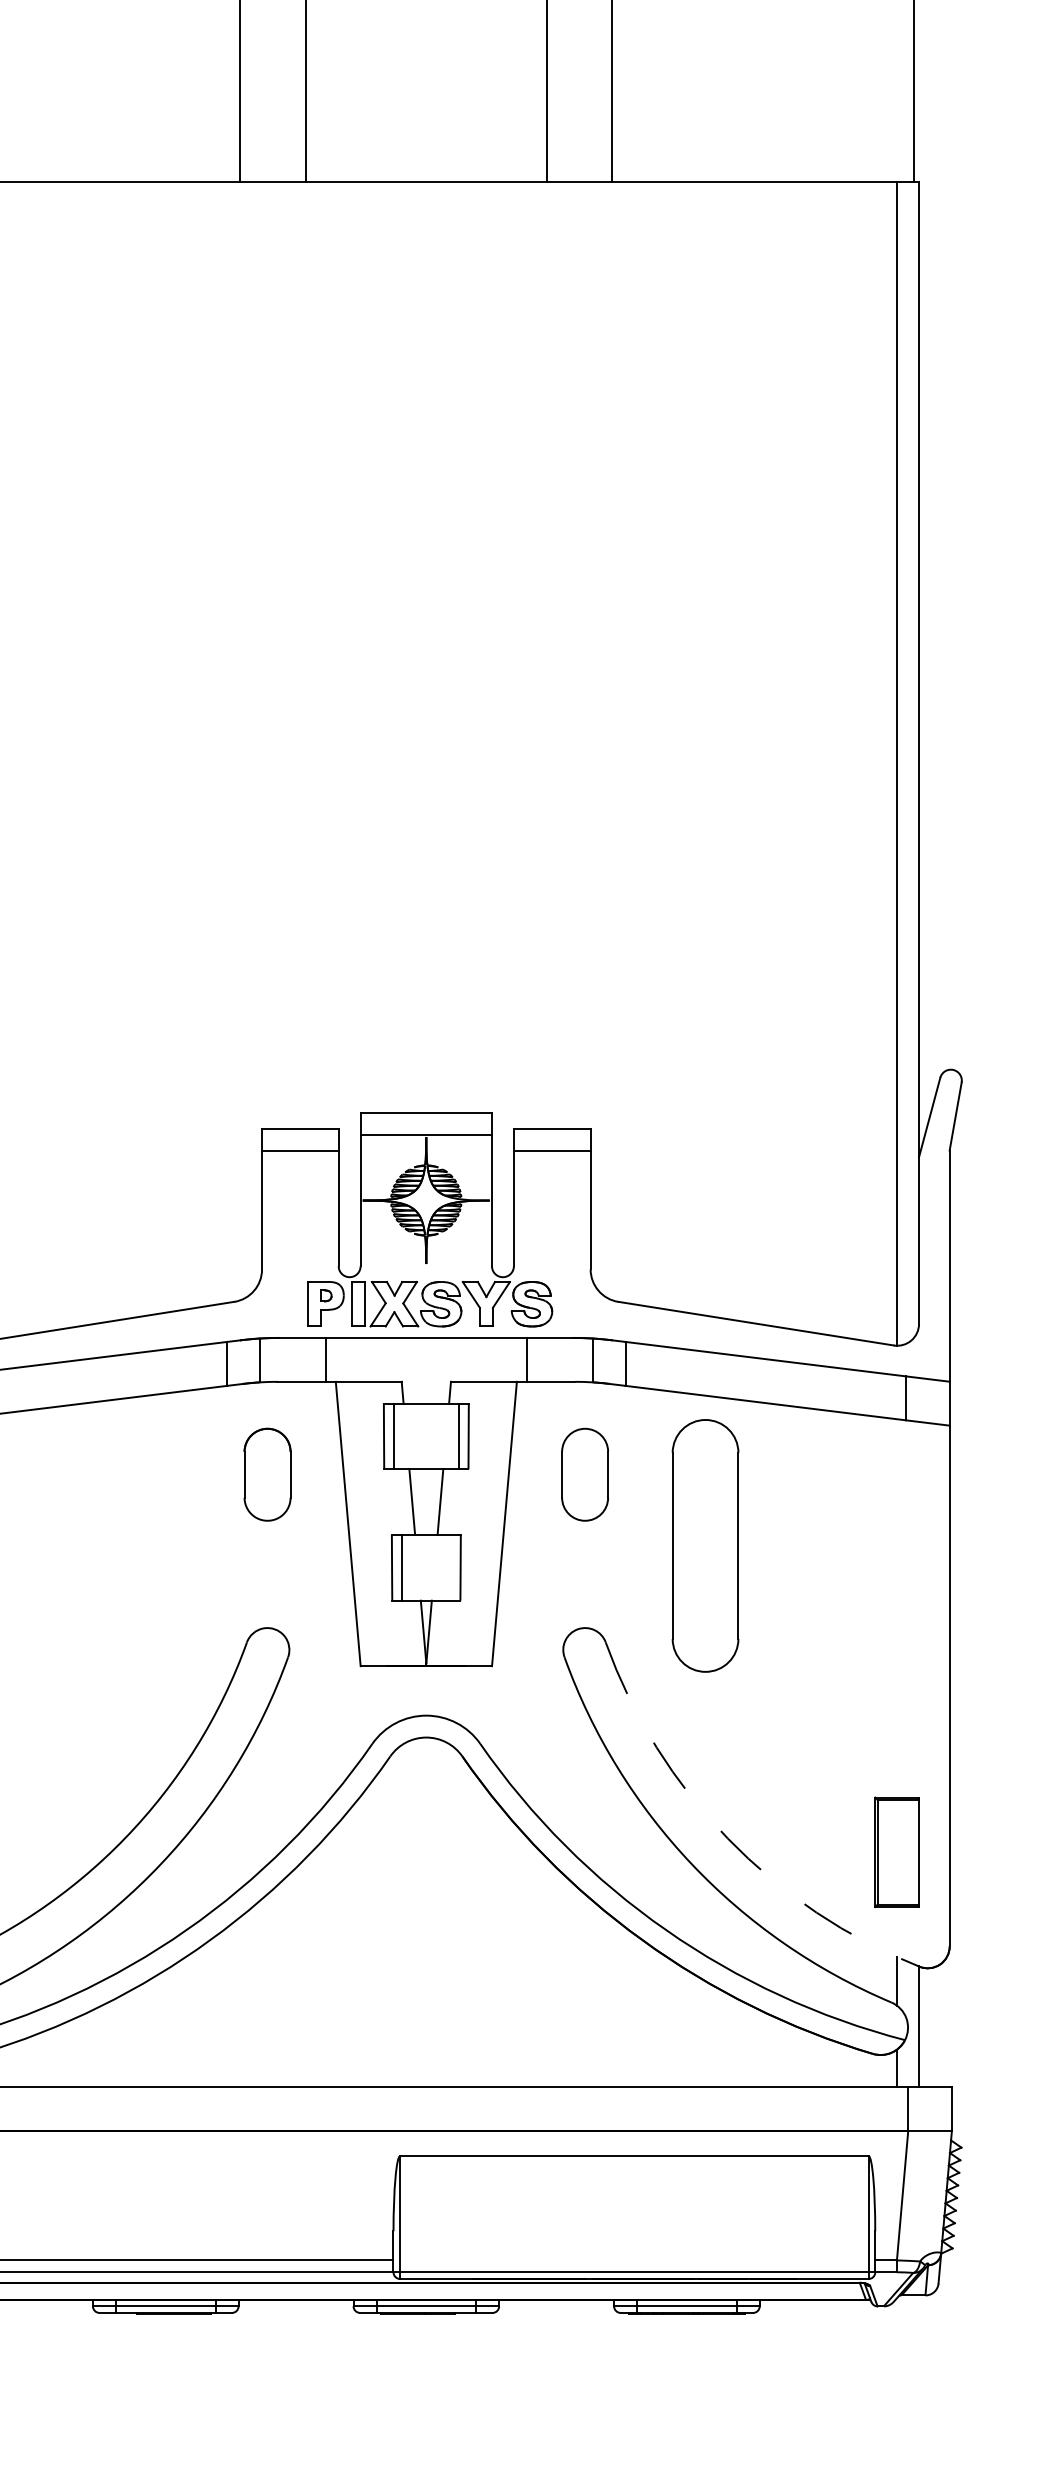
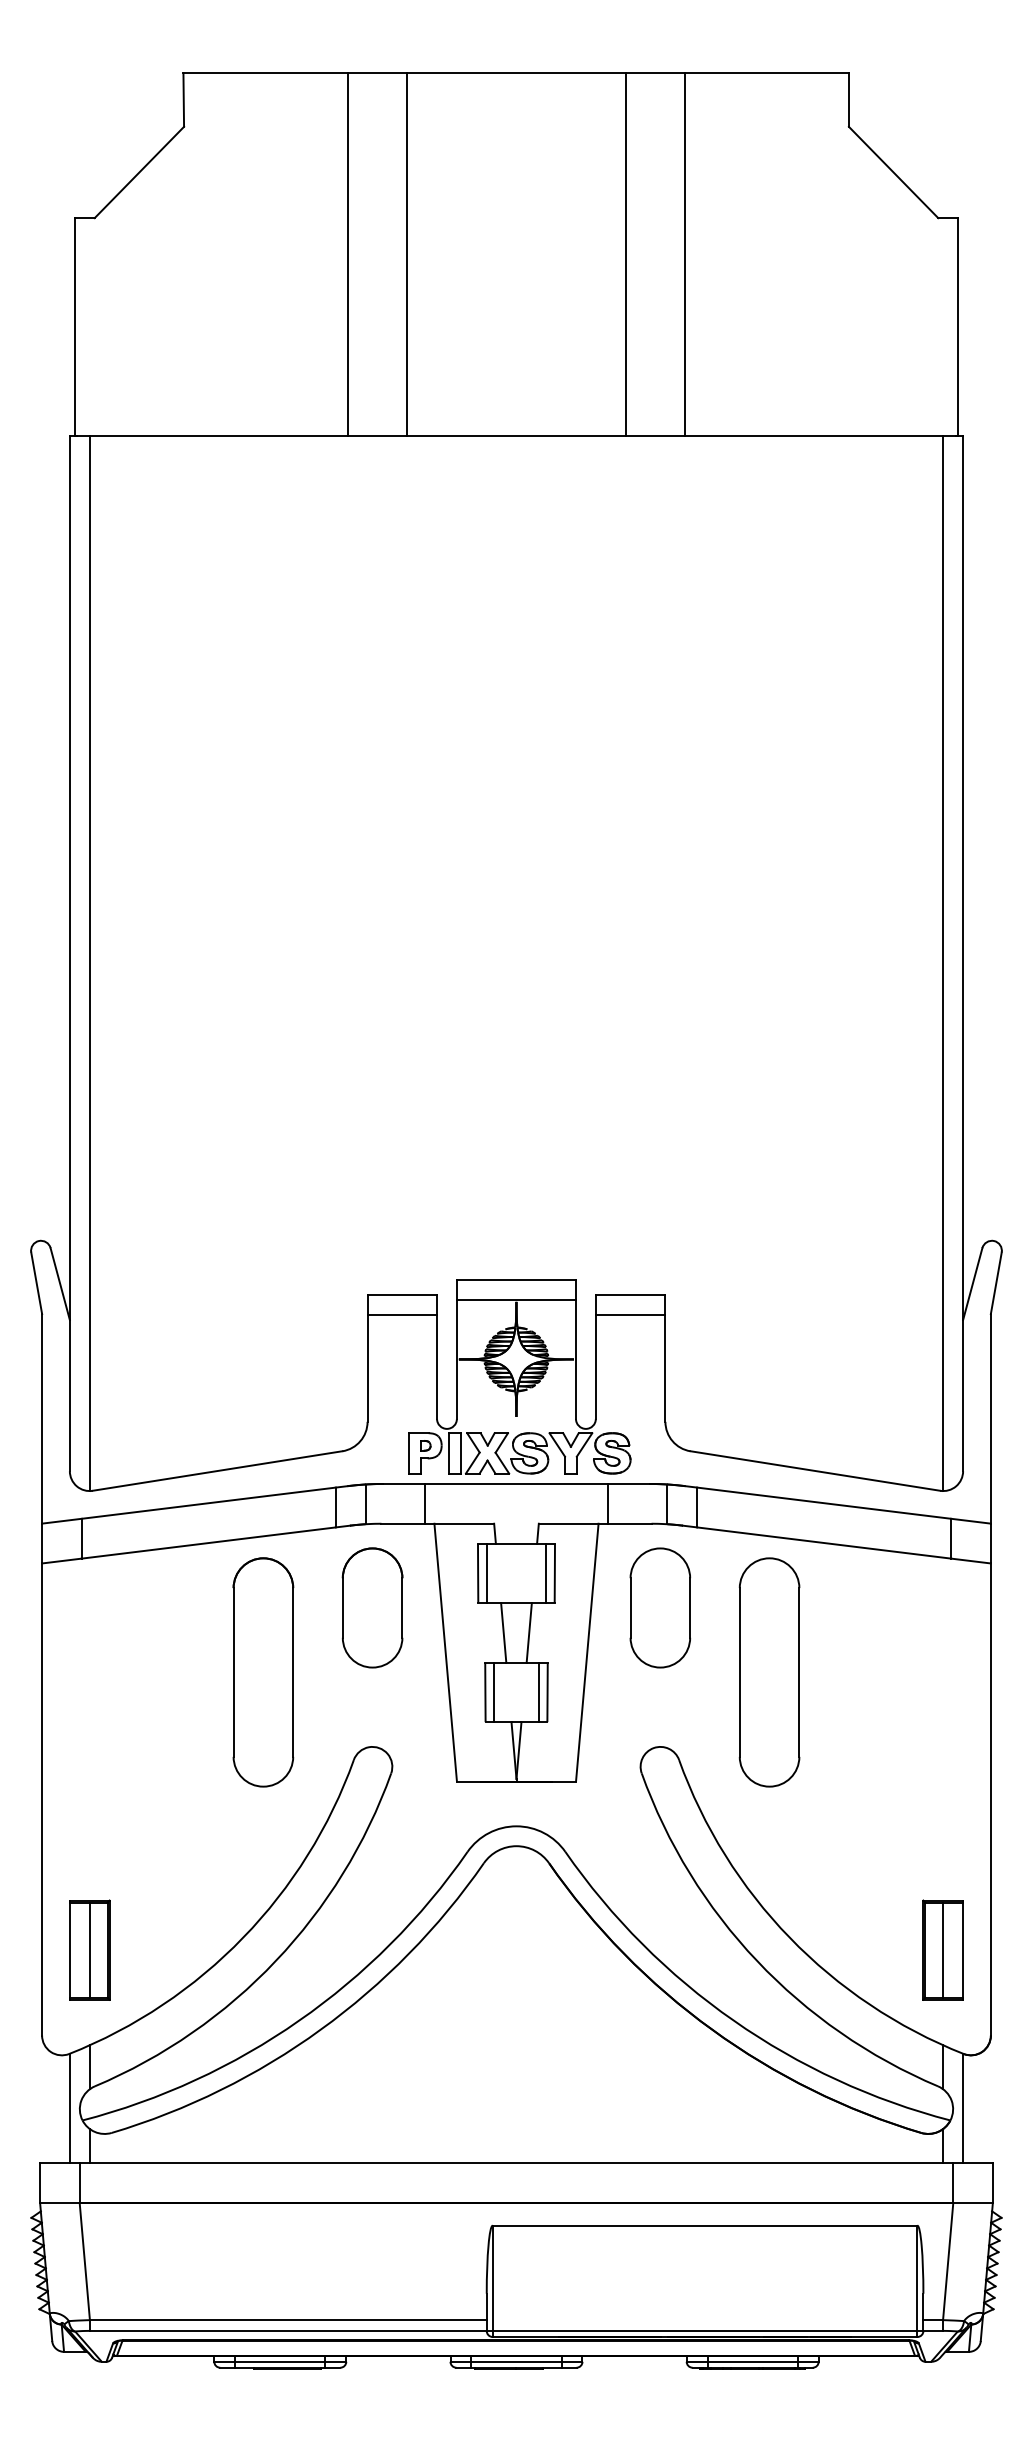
part: (267, 1474) -> (372, 1607), size x1.43
part: (585, 1474) -> (660, 1607), size x1.43
part: (147, 1545) -> (263, 1672), added
line: (450, 1568) -> (538, 1692), added
arc: (727, 1838) -> (789, 1937), dashed -> solid
line: (897, 1851) -> (943, 1949), added

